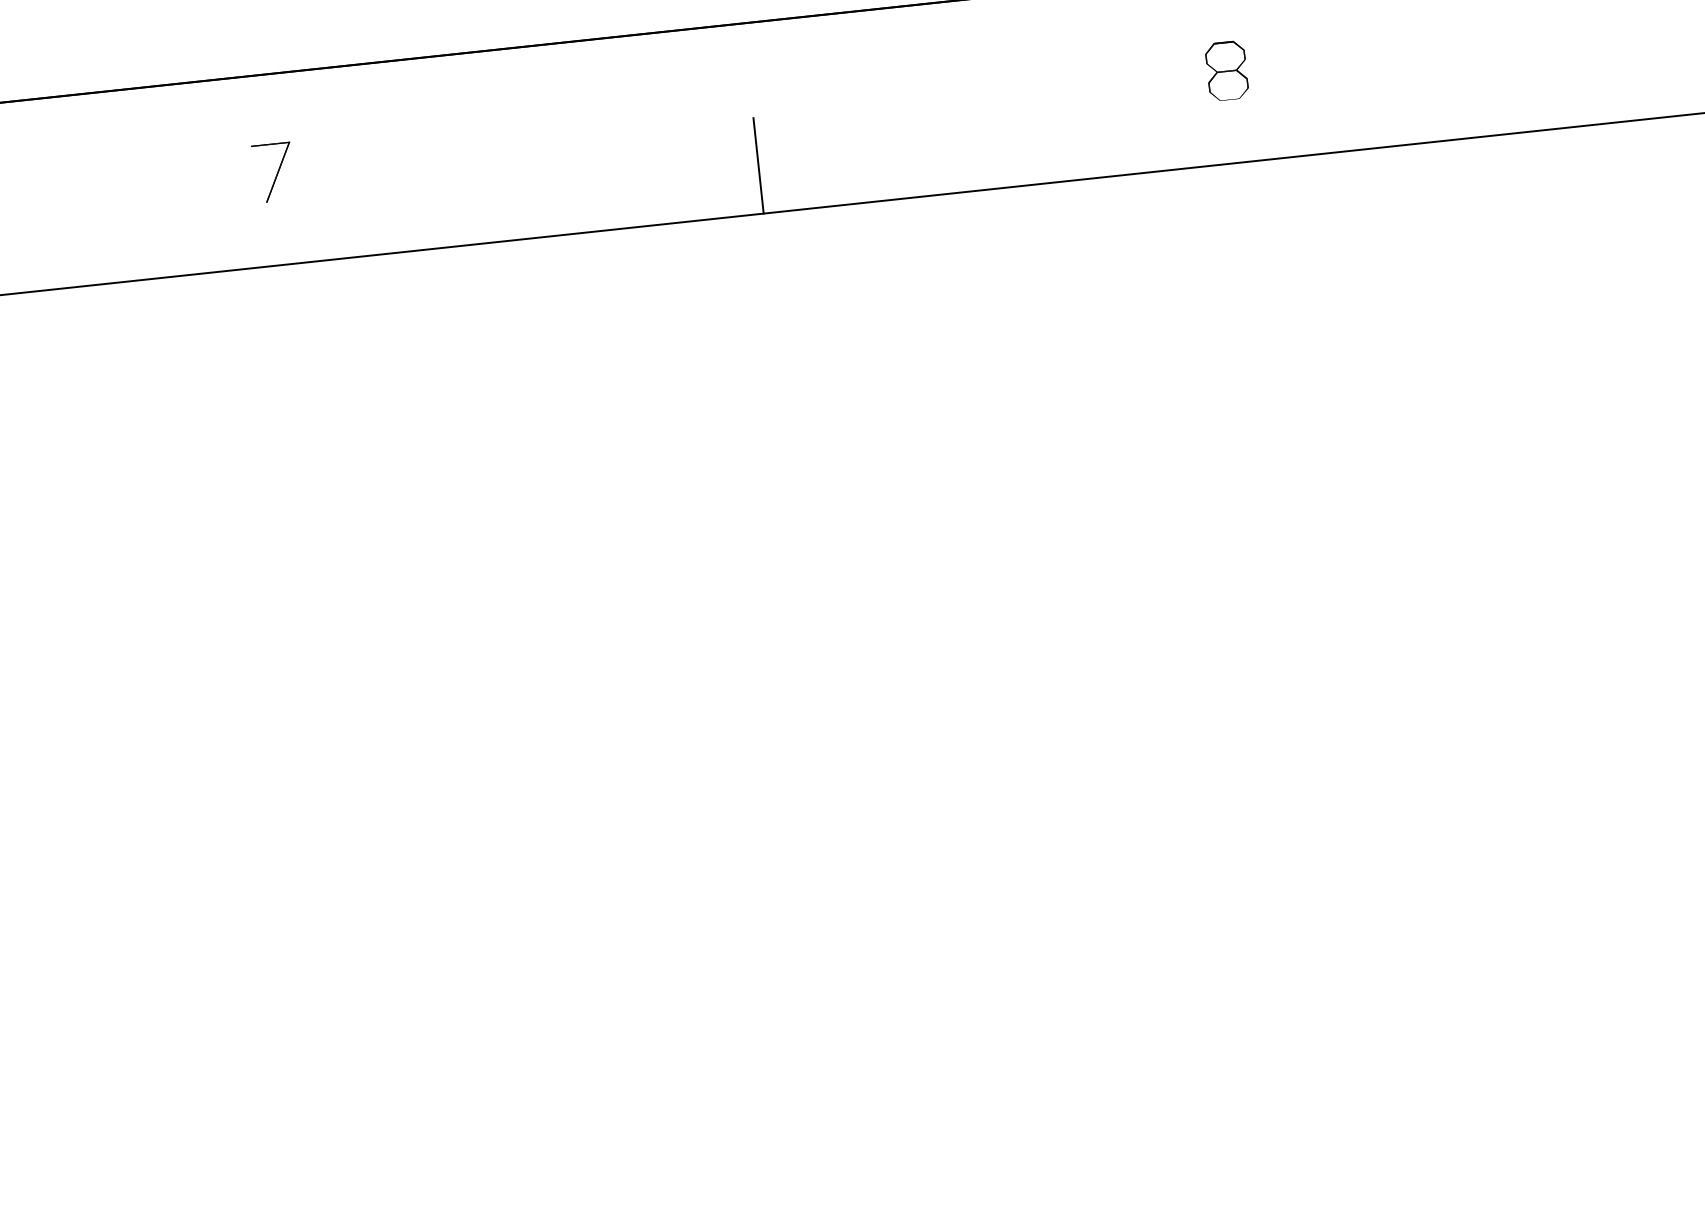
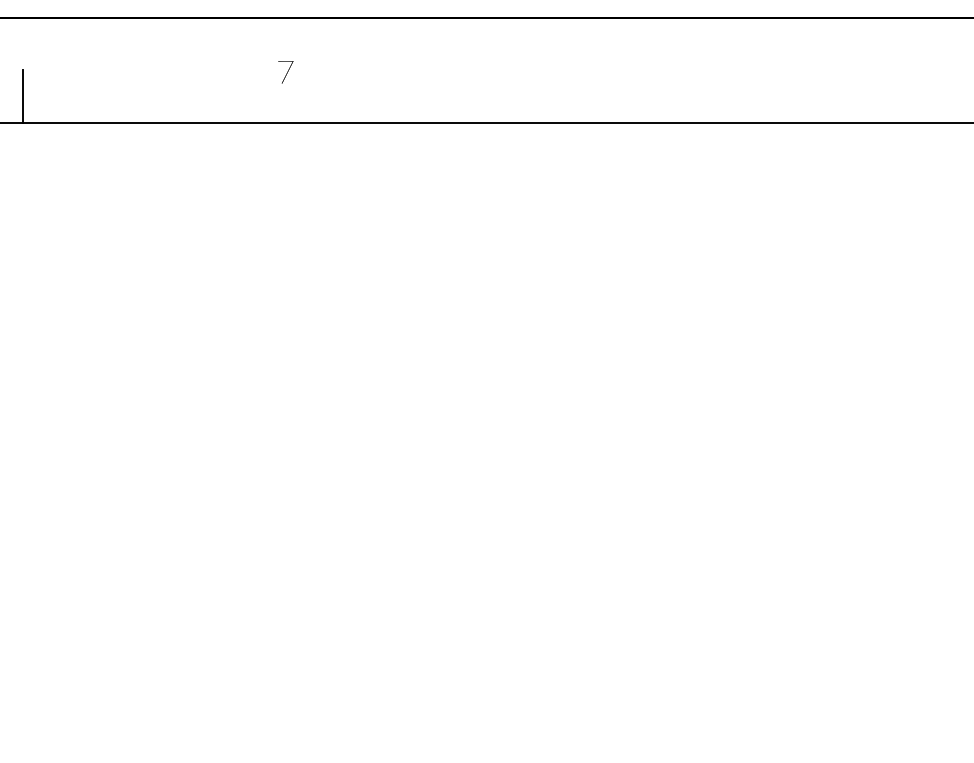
part: (1226, 71) -> (815, 72), removed
line: (757, 165) -> (552, 96), removed
part: (273, 173) -> (285, 72), size x0.7

